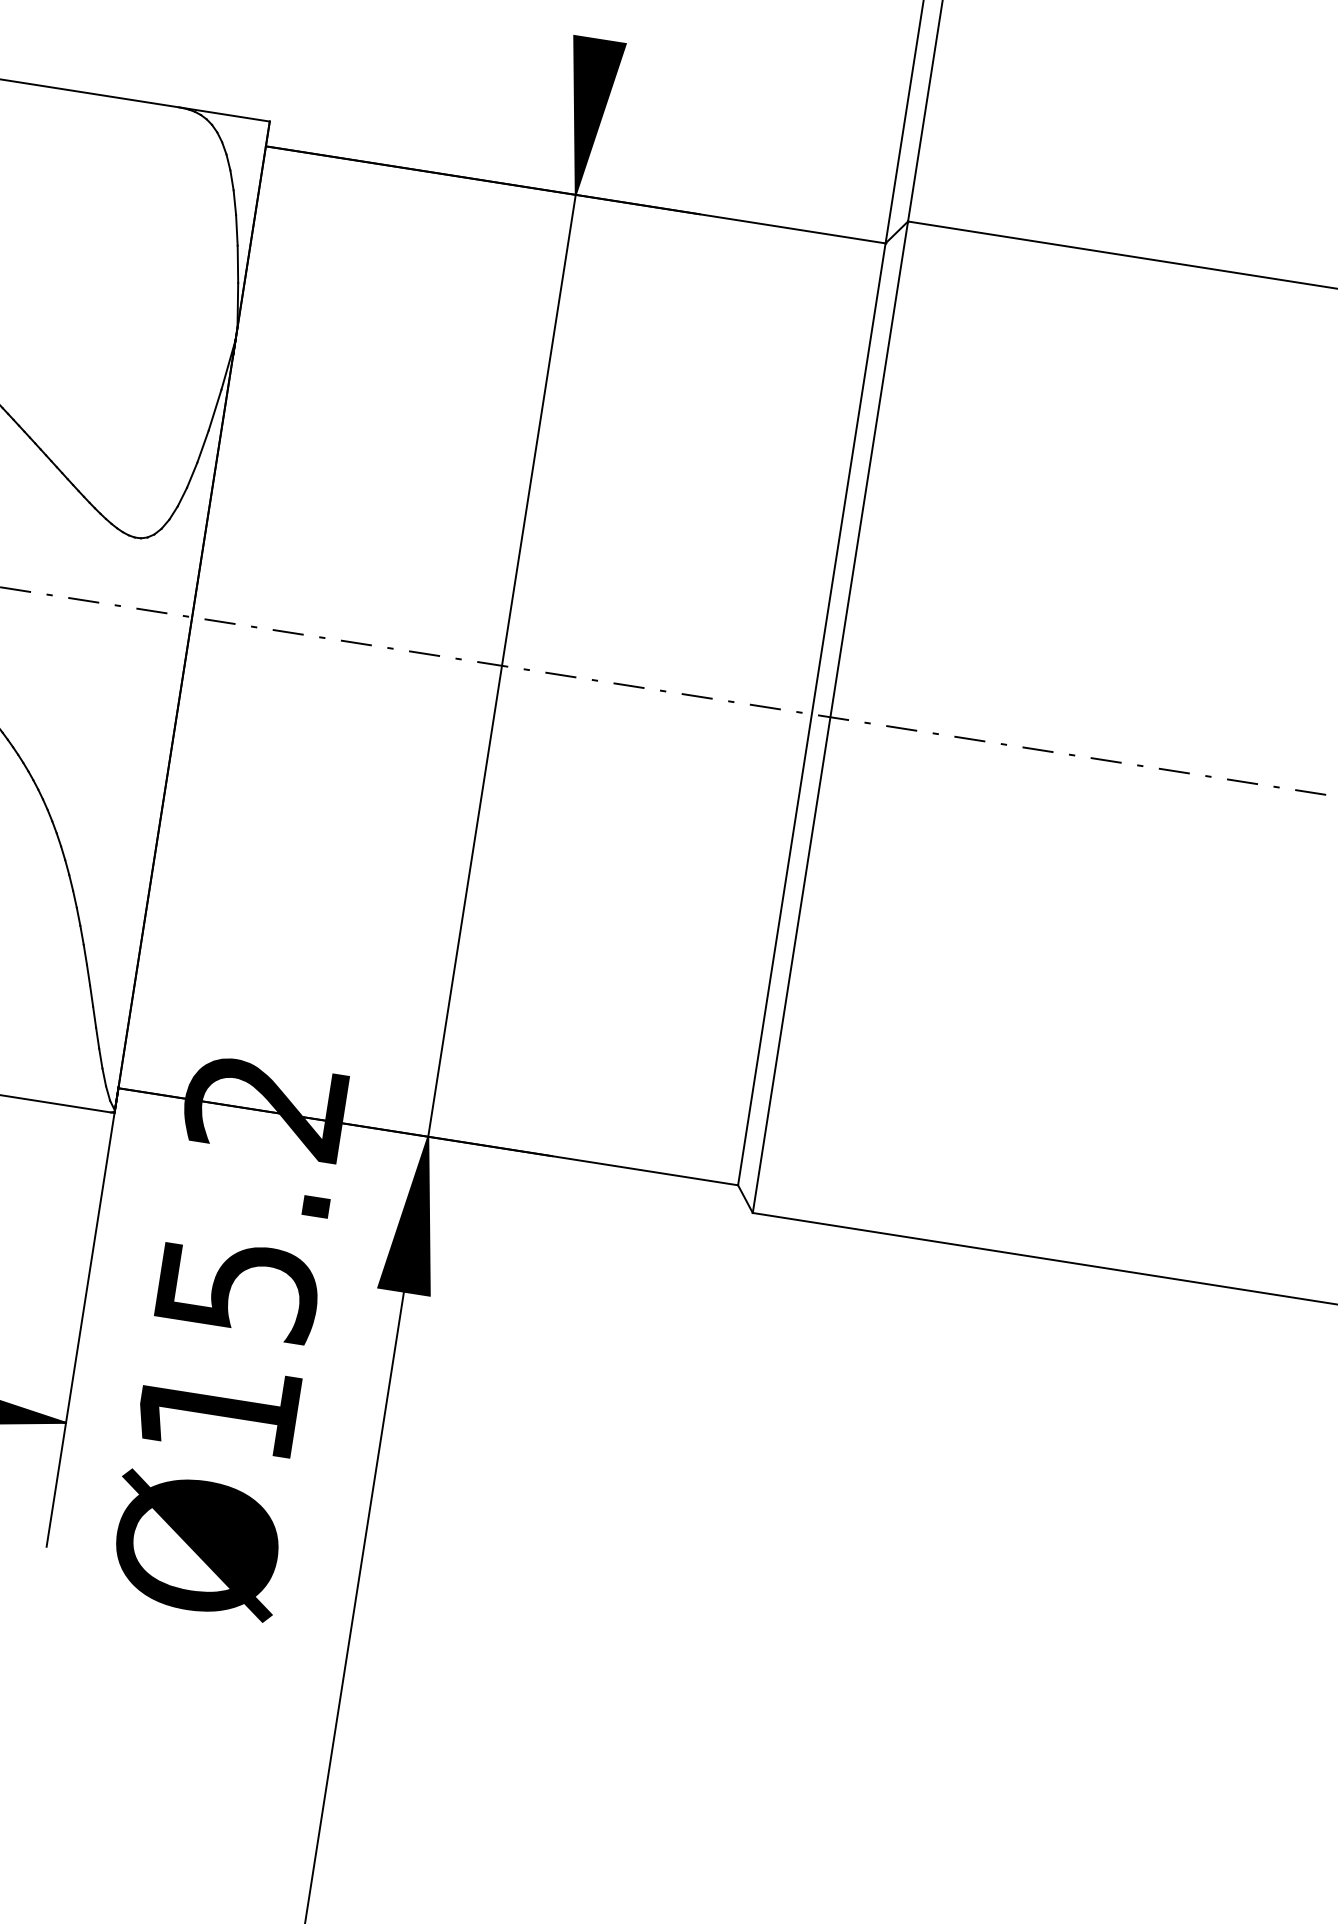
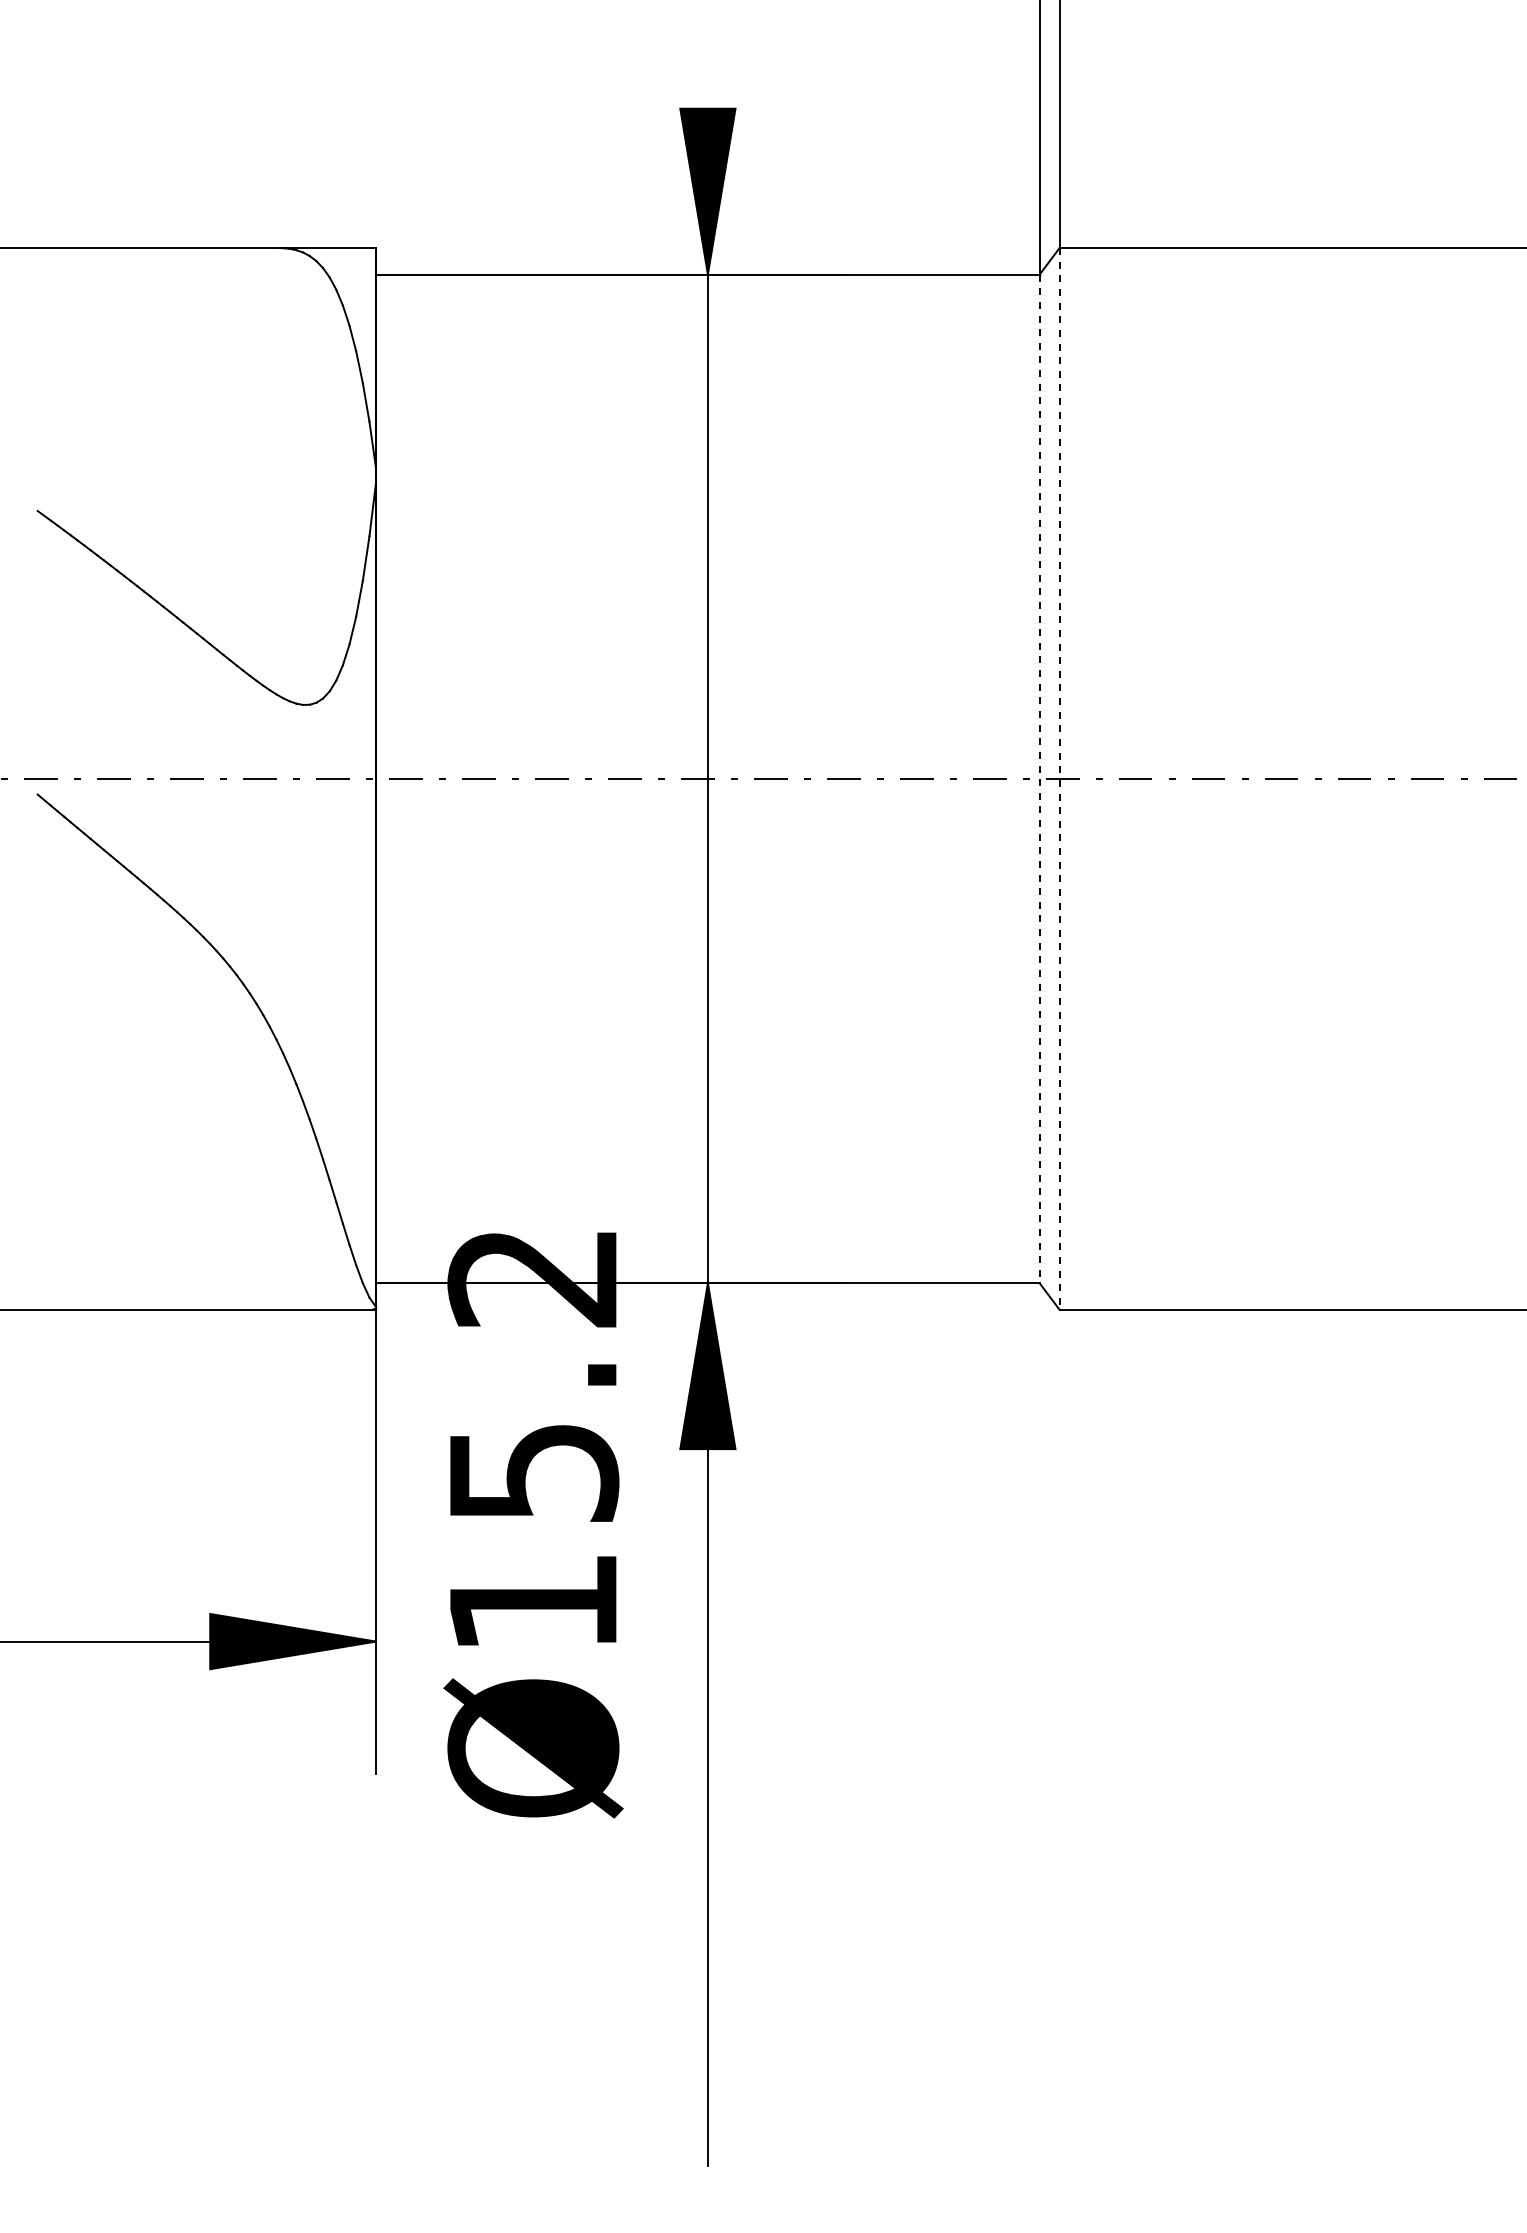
line: (811, 714) -> (1039, 779), solid -> dashed
line: (830, 716) -> (1059, 778), solid -> dashed

